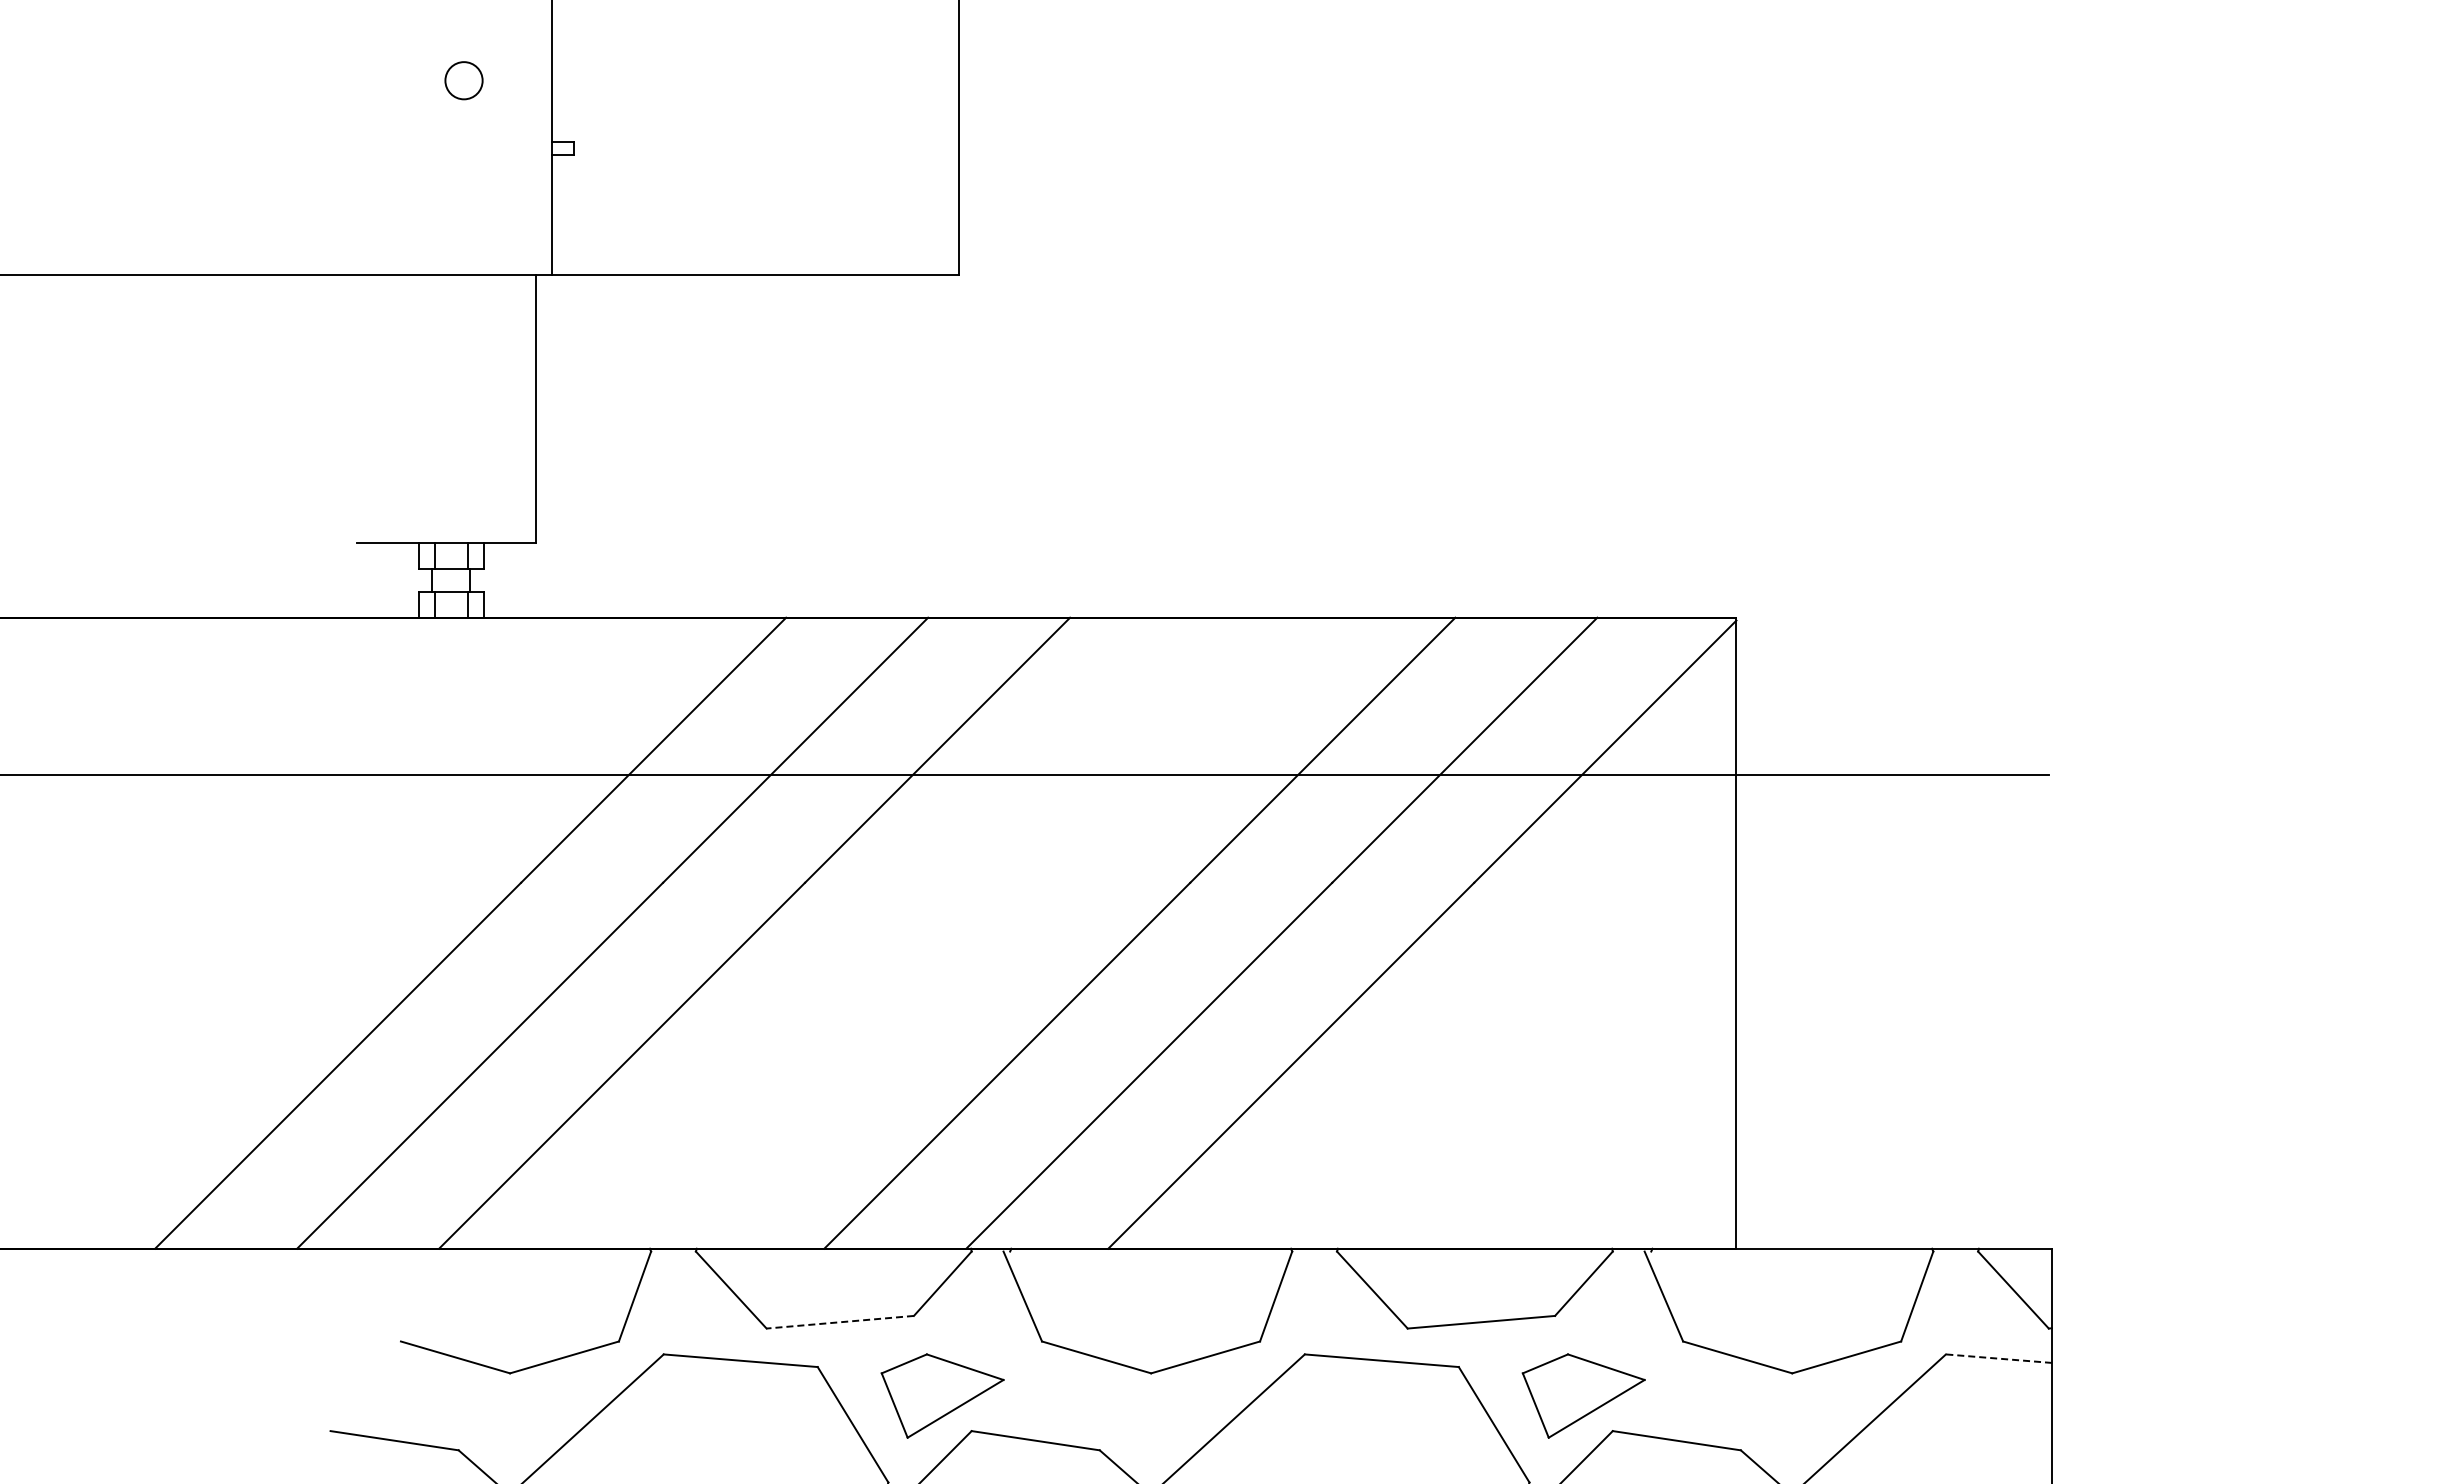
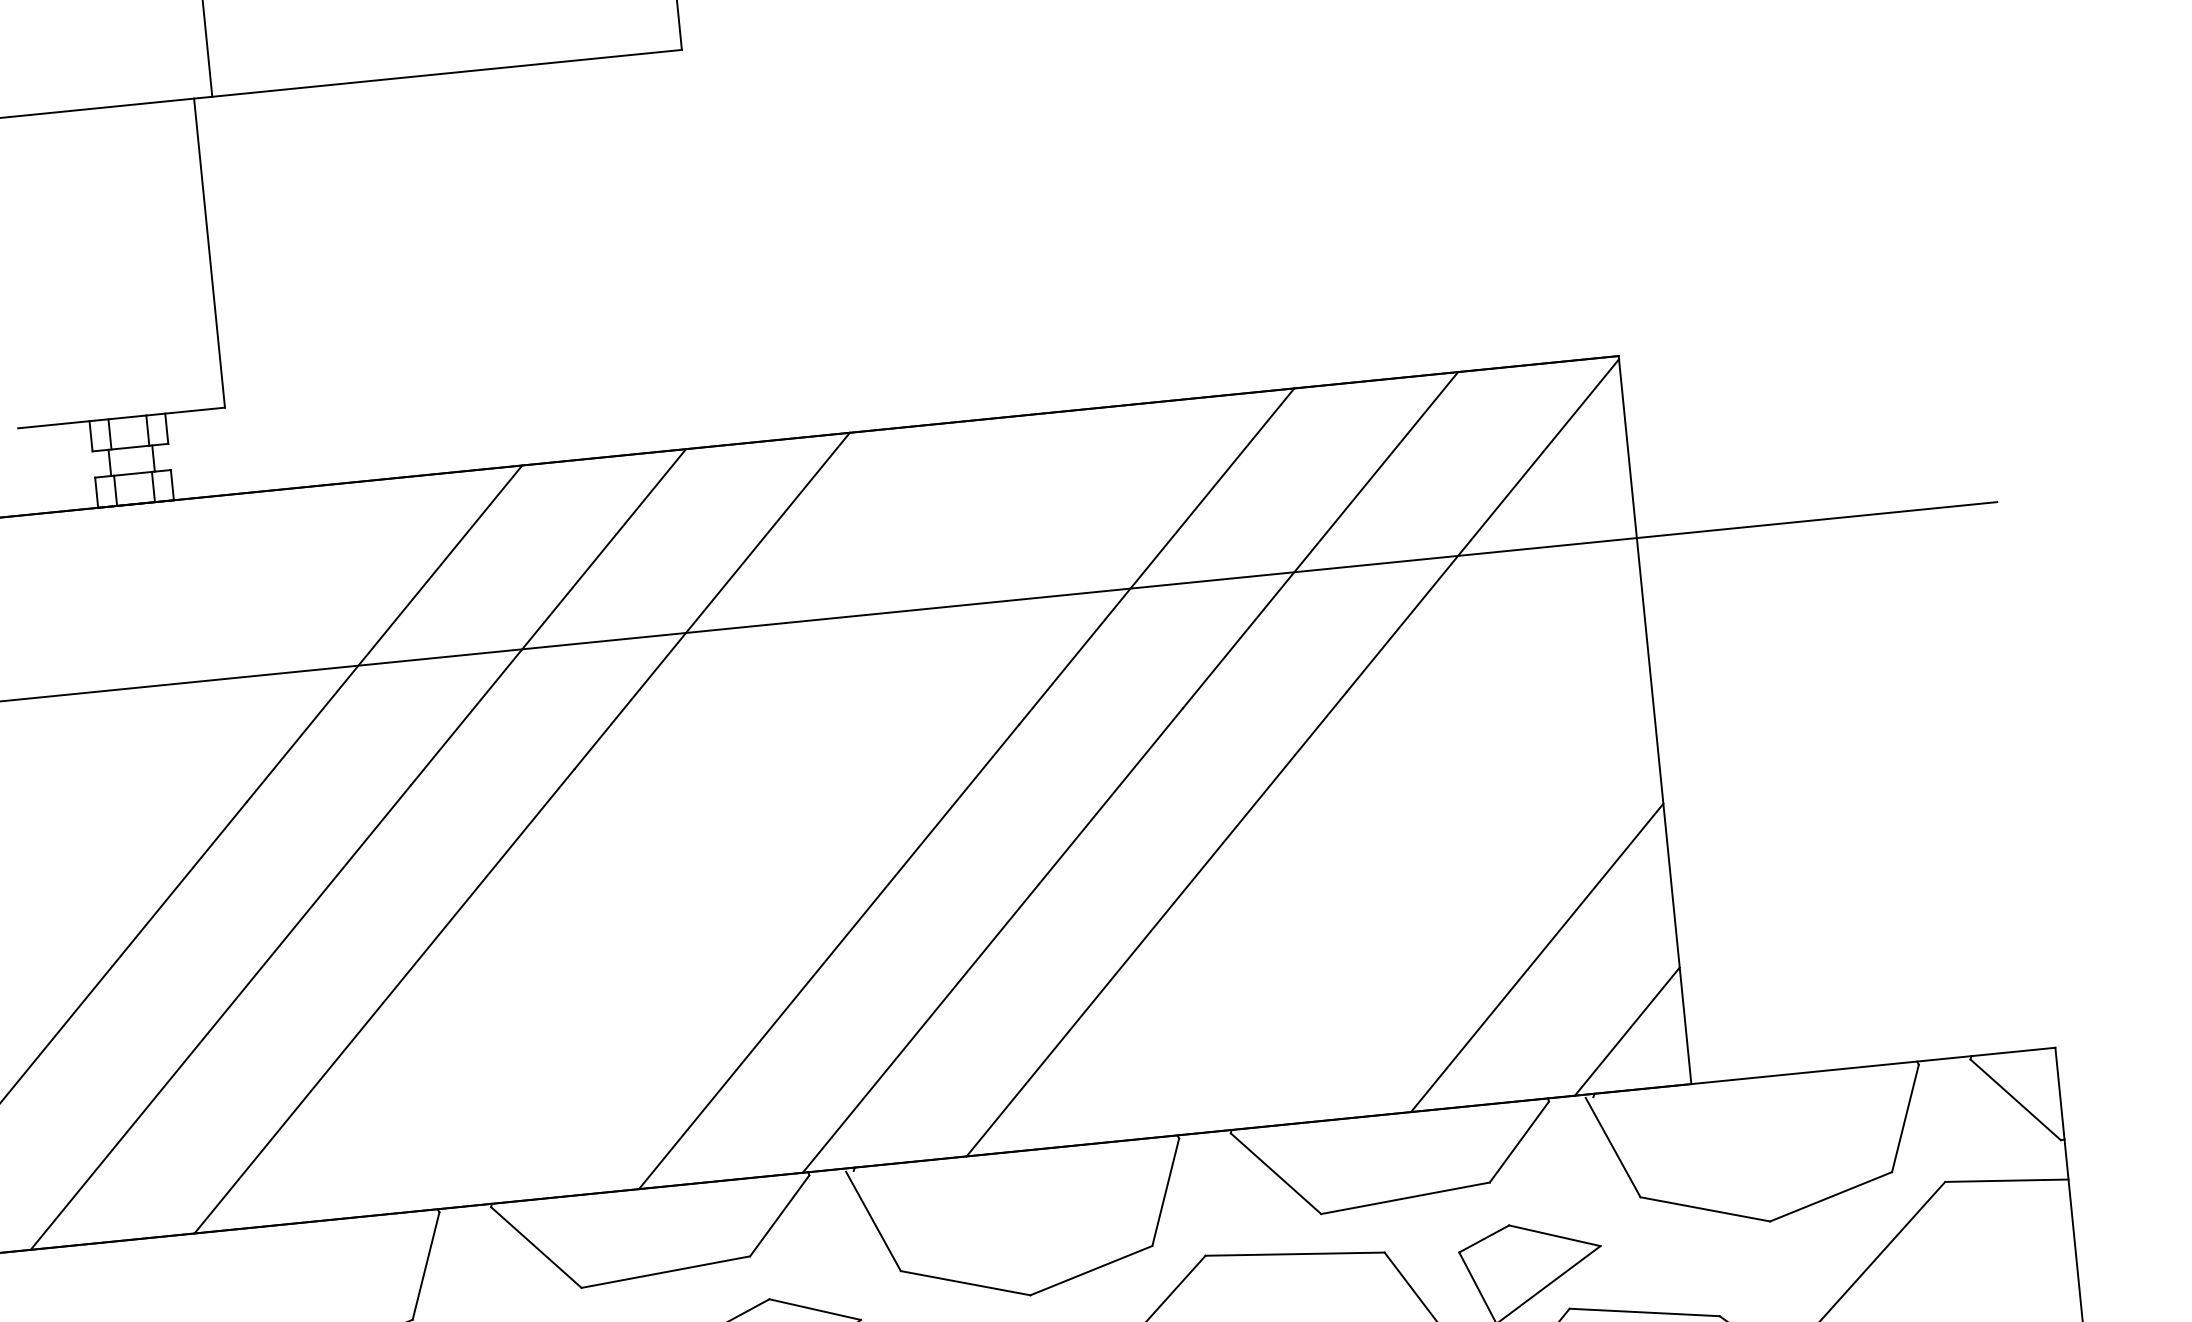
line: (1614, 1126) -> (1536, 957), added
line: (1685, 1197) -> (1626, 1030), added
line: (840, 1322) -> (666, 1272), dashed -> solid
line: (1998, 1358) -> (2006, 1180), dashed -> solid

